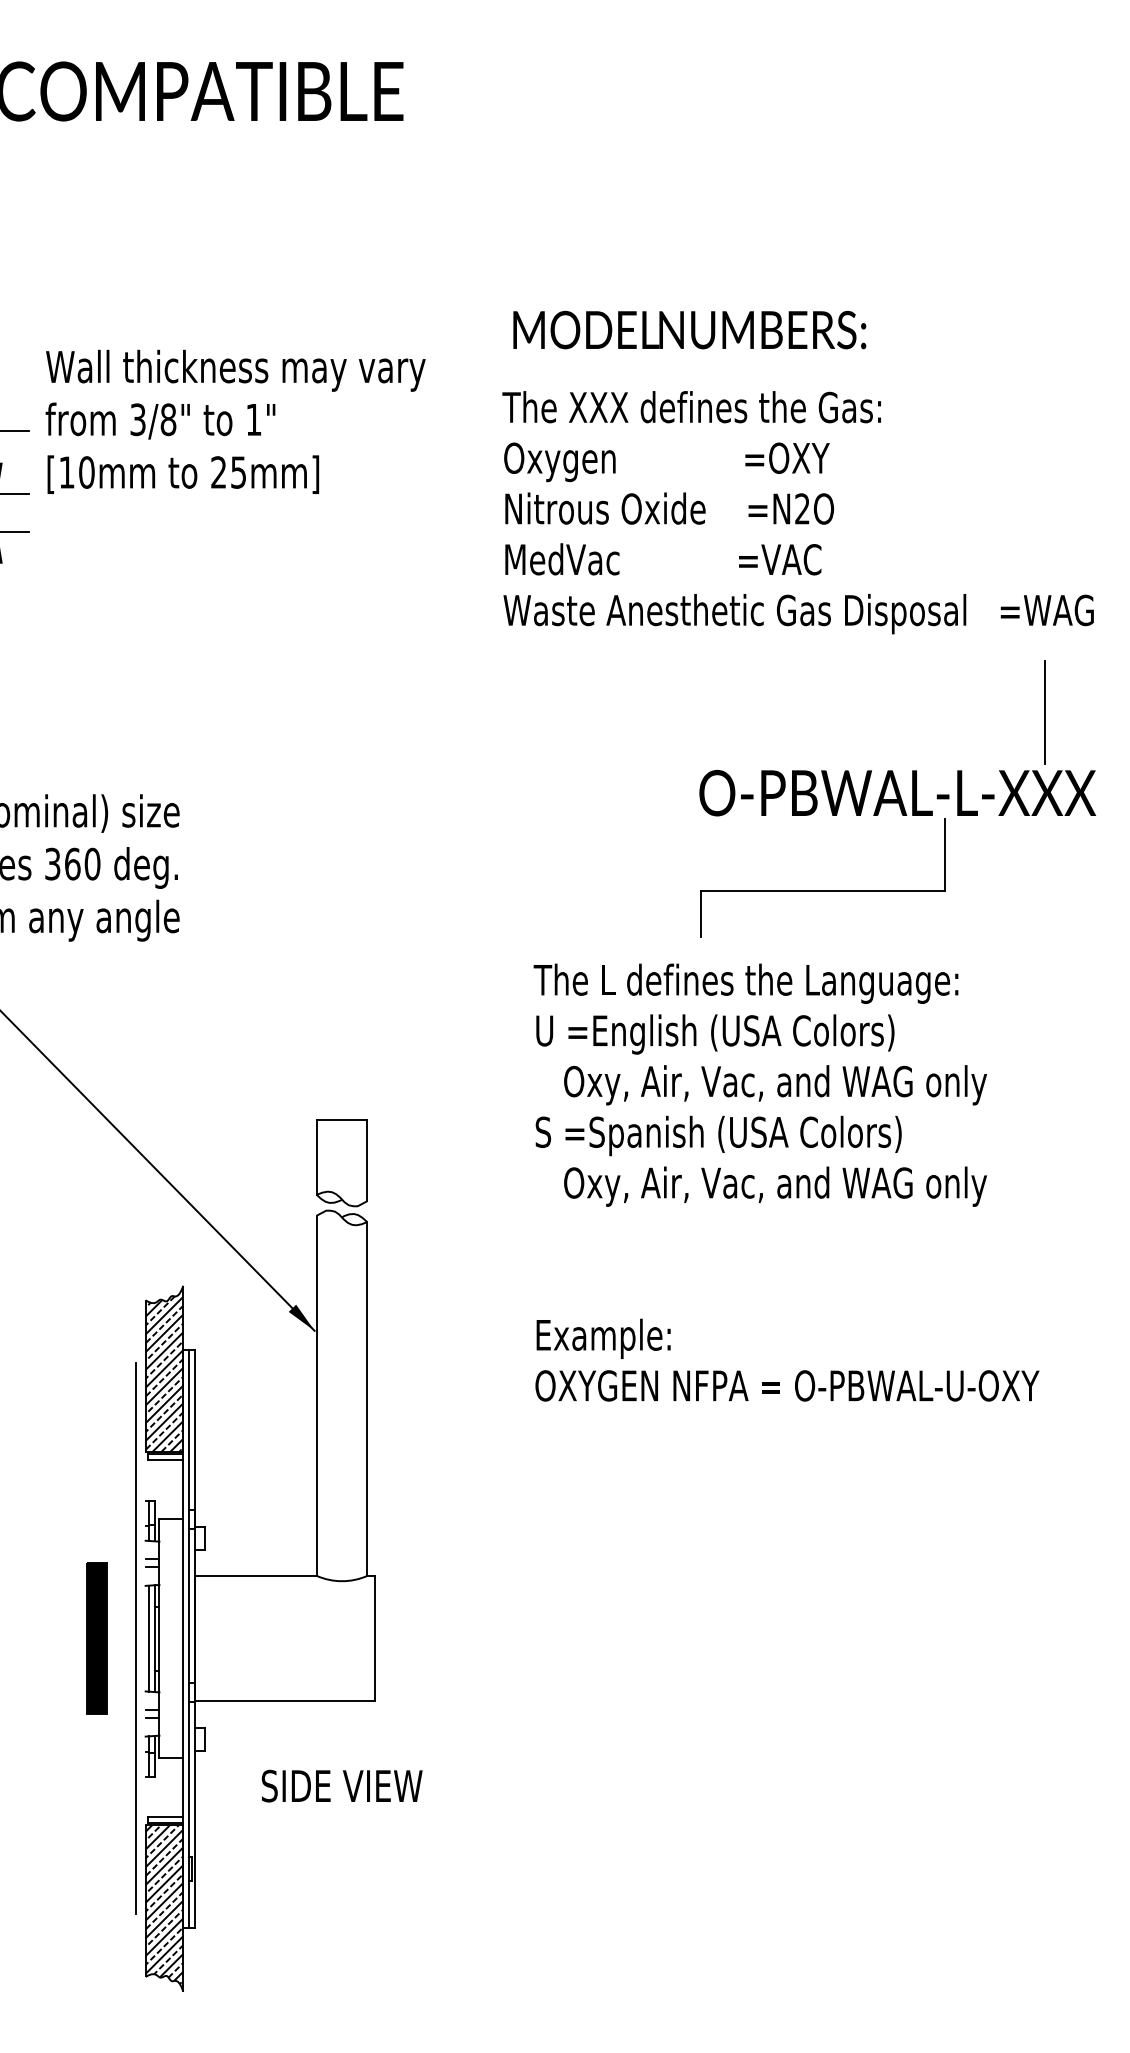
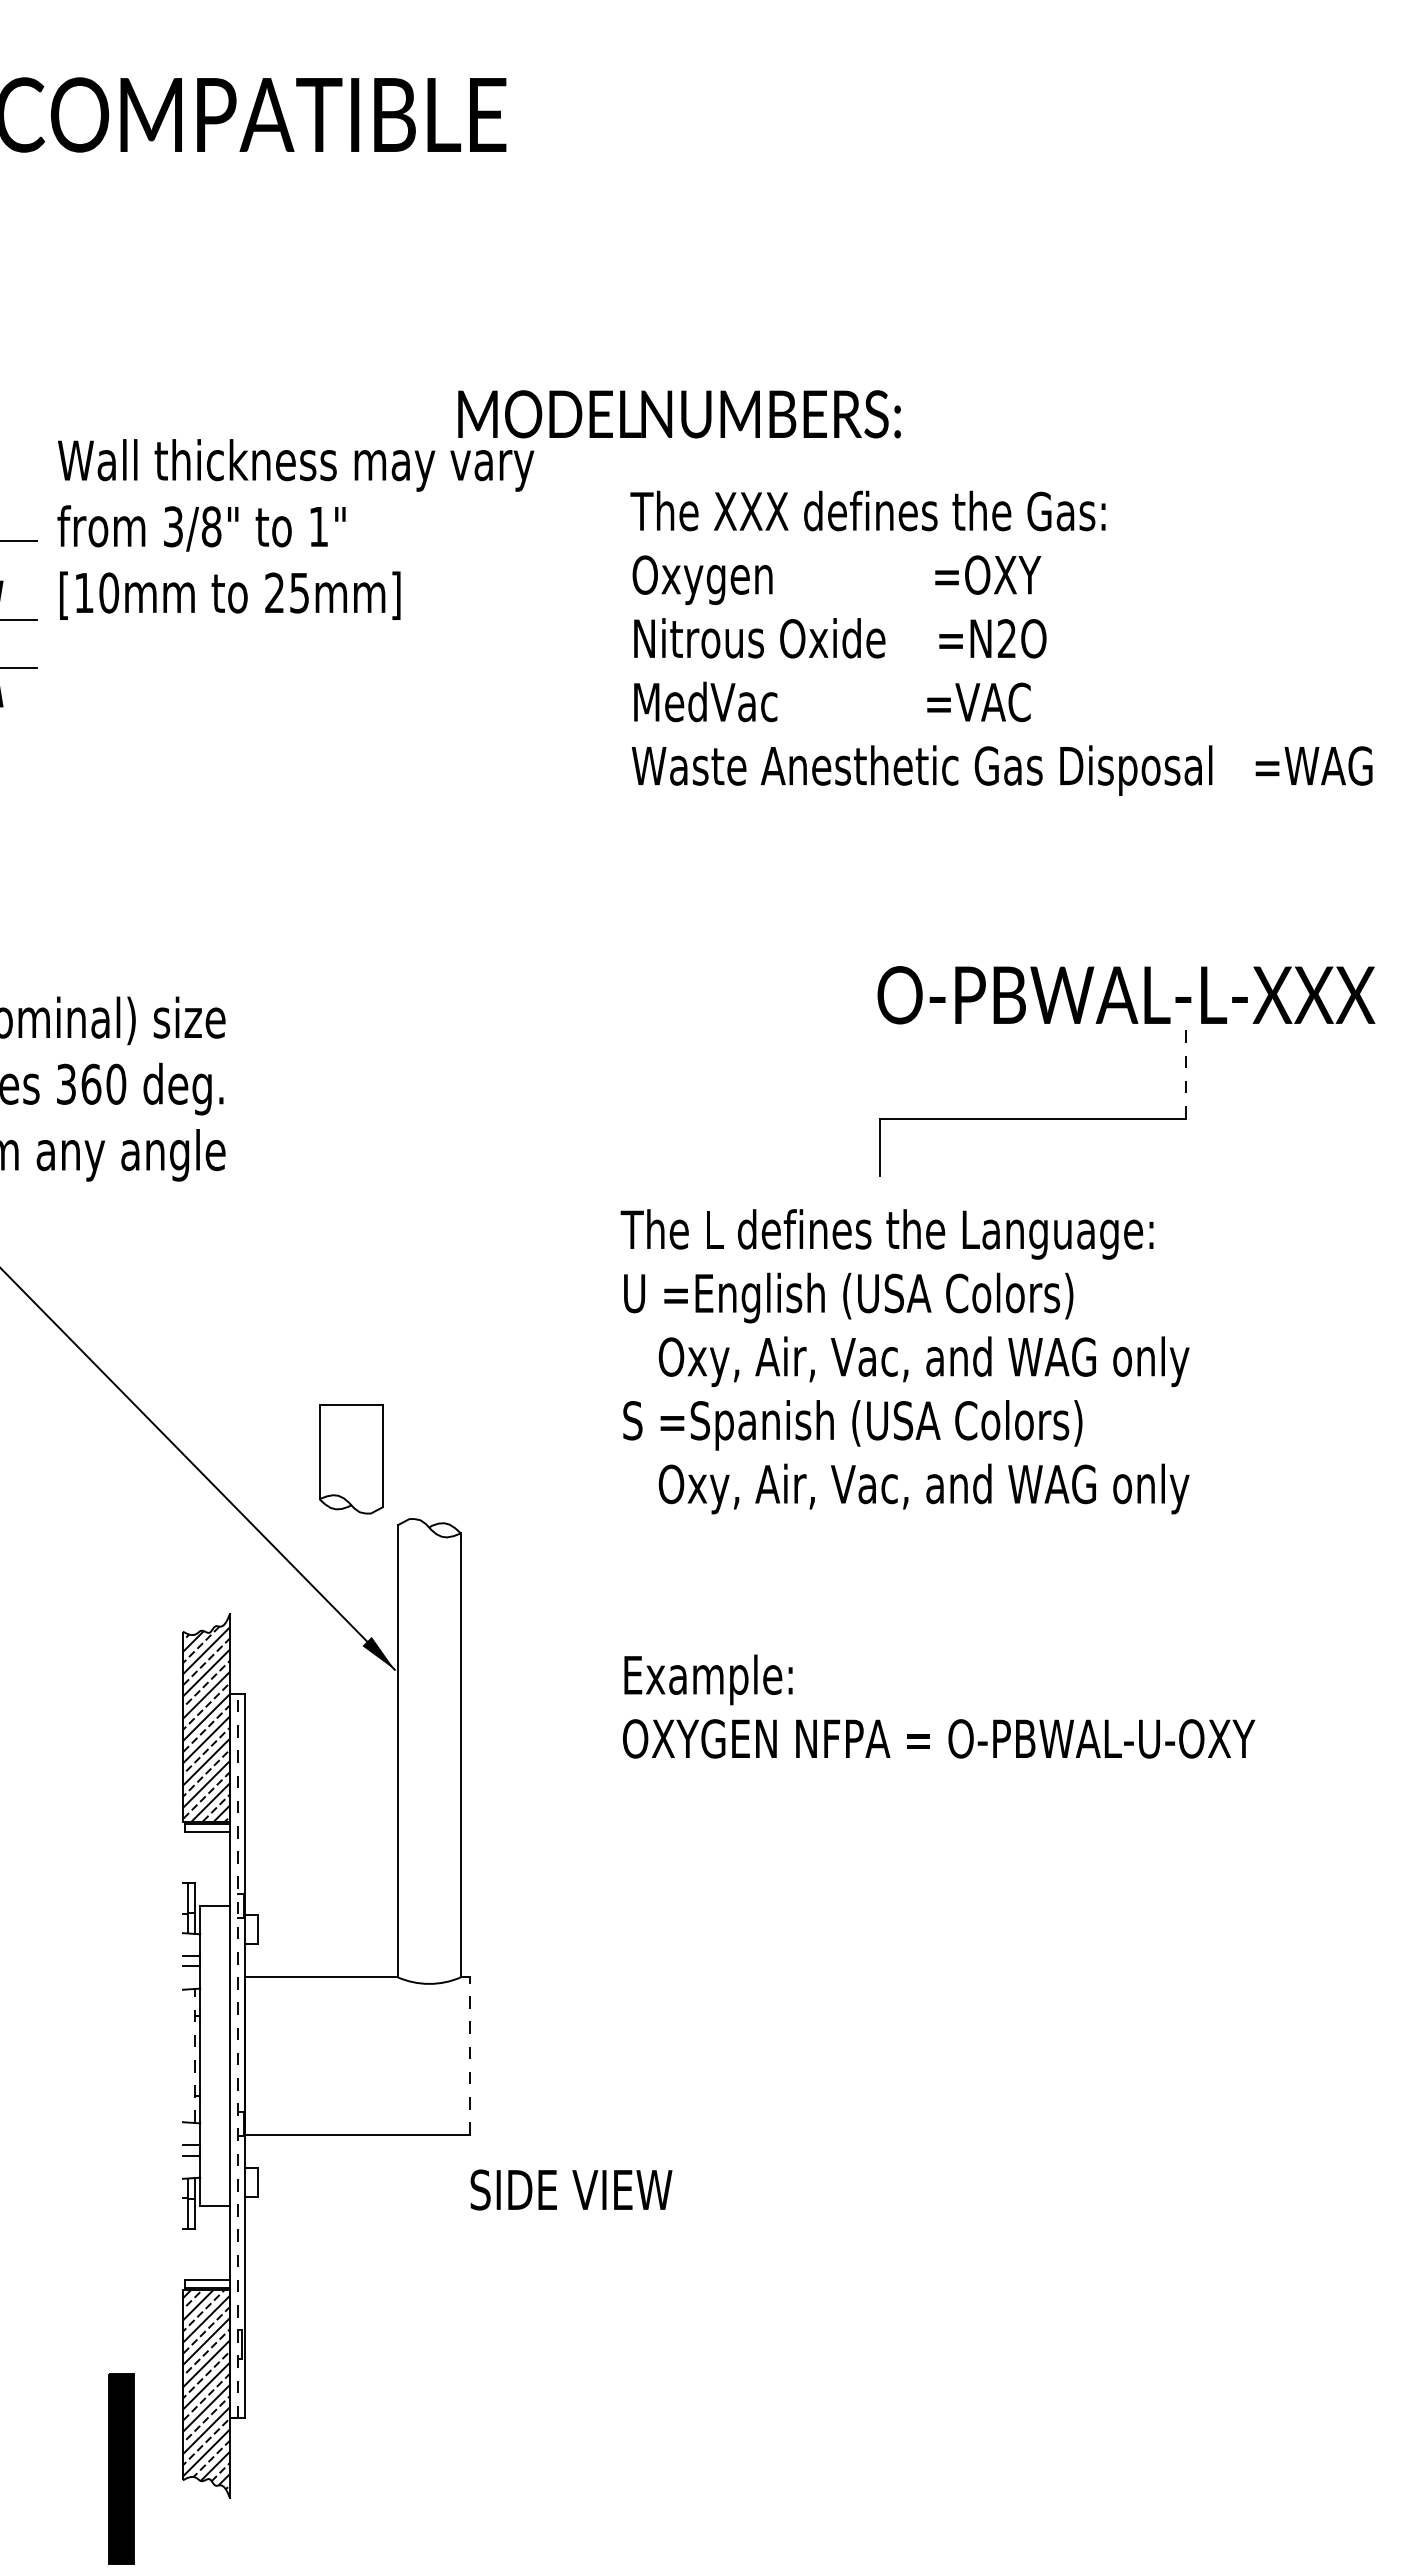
text: (689, 330) -> (679, 414), moved
line: (1045, 712) -> (1311, 893), removed
line: (944, 854) -> (1185, 1072), solid -> dashed
part: (342, 1163) -> (351, 1459), moved
text: (786, 1182) -> (937, 1483), moved
part: (96, 1638) -> (121, 2468), moved
line: (135, 1638) -> (170, 2055), removed
line: (149, 1638) -> (187, 2055), removed
line: (155, 1638) -> (195, 2055), solid -> dashed
line: (189, 1638) -> (237, 2055), solid -> dashed
line: (374, 1638) -> (470, 2055), solid -> dashed
text: (342, 1785) -> (571, 2189), moved

